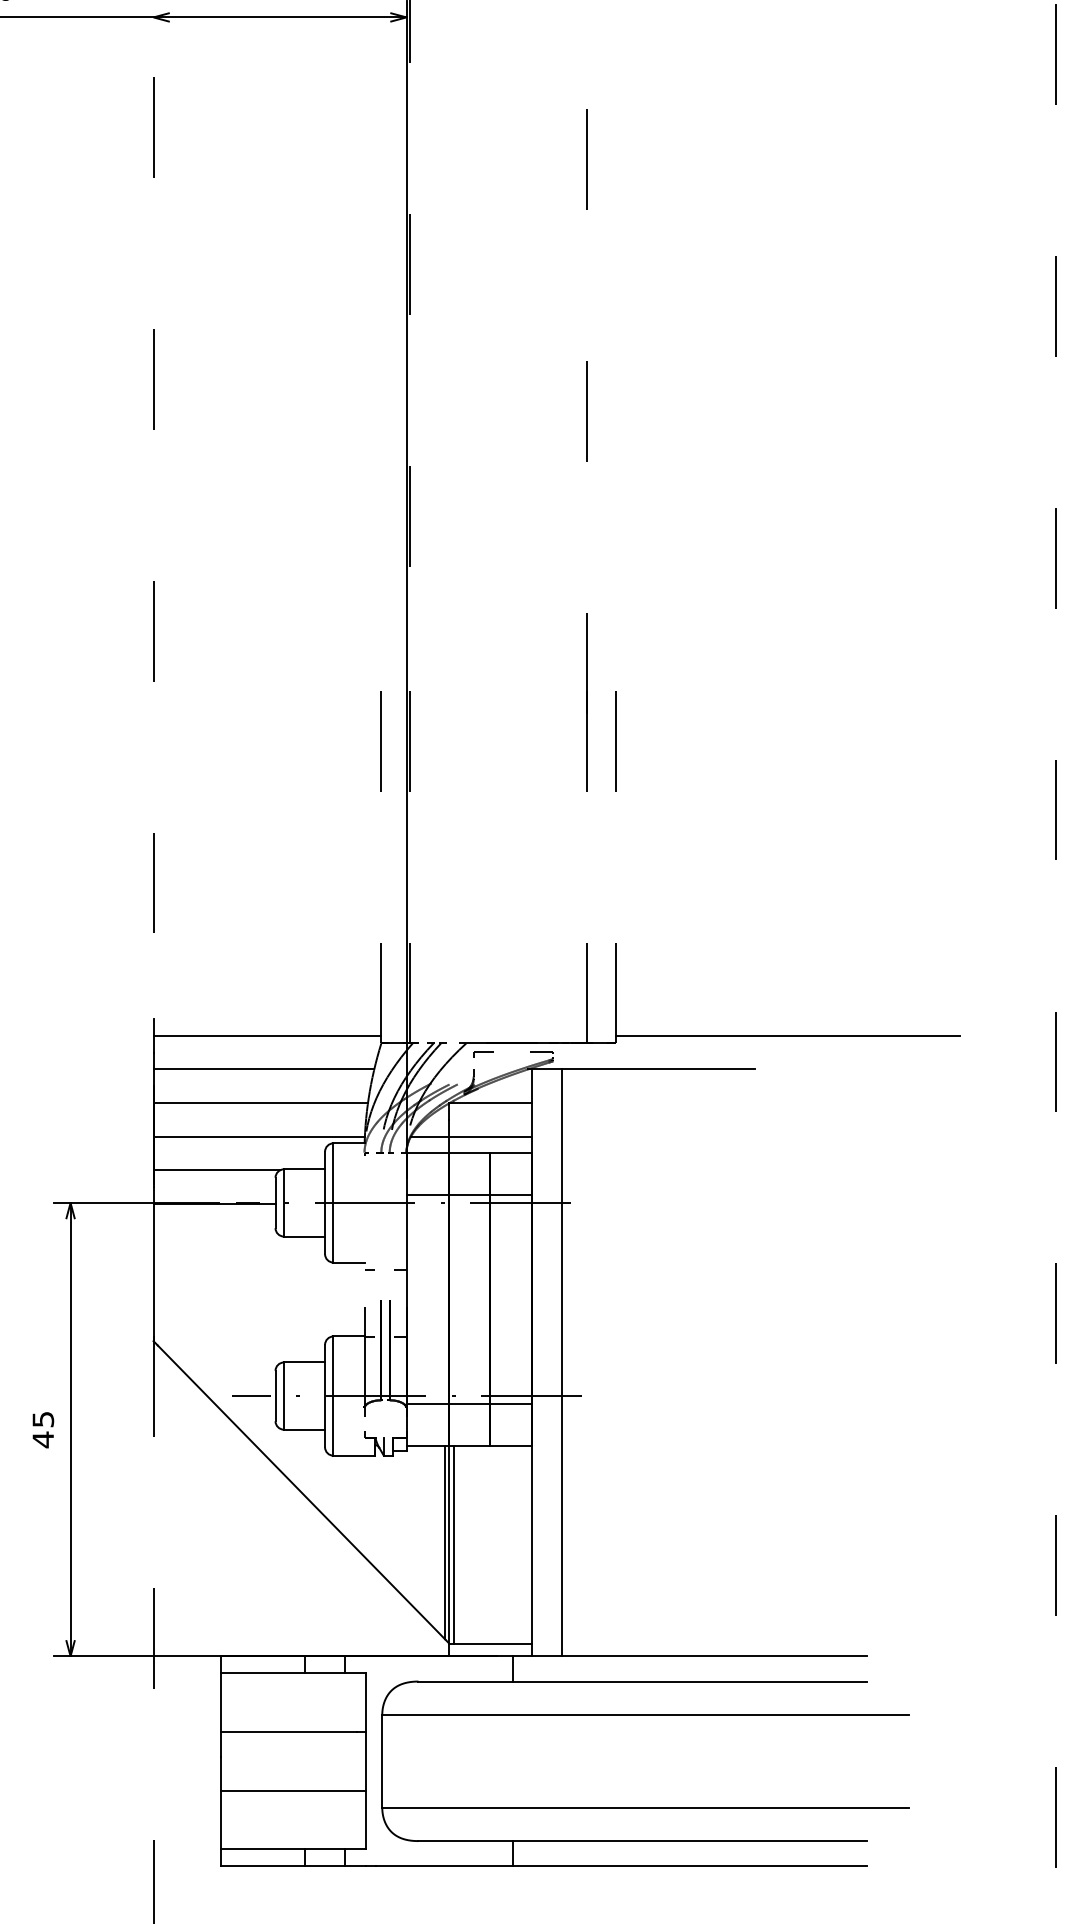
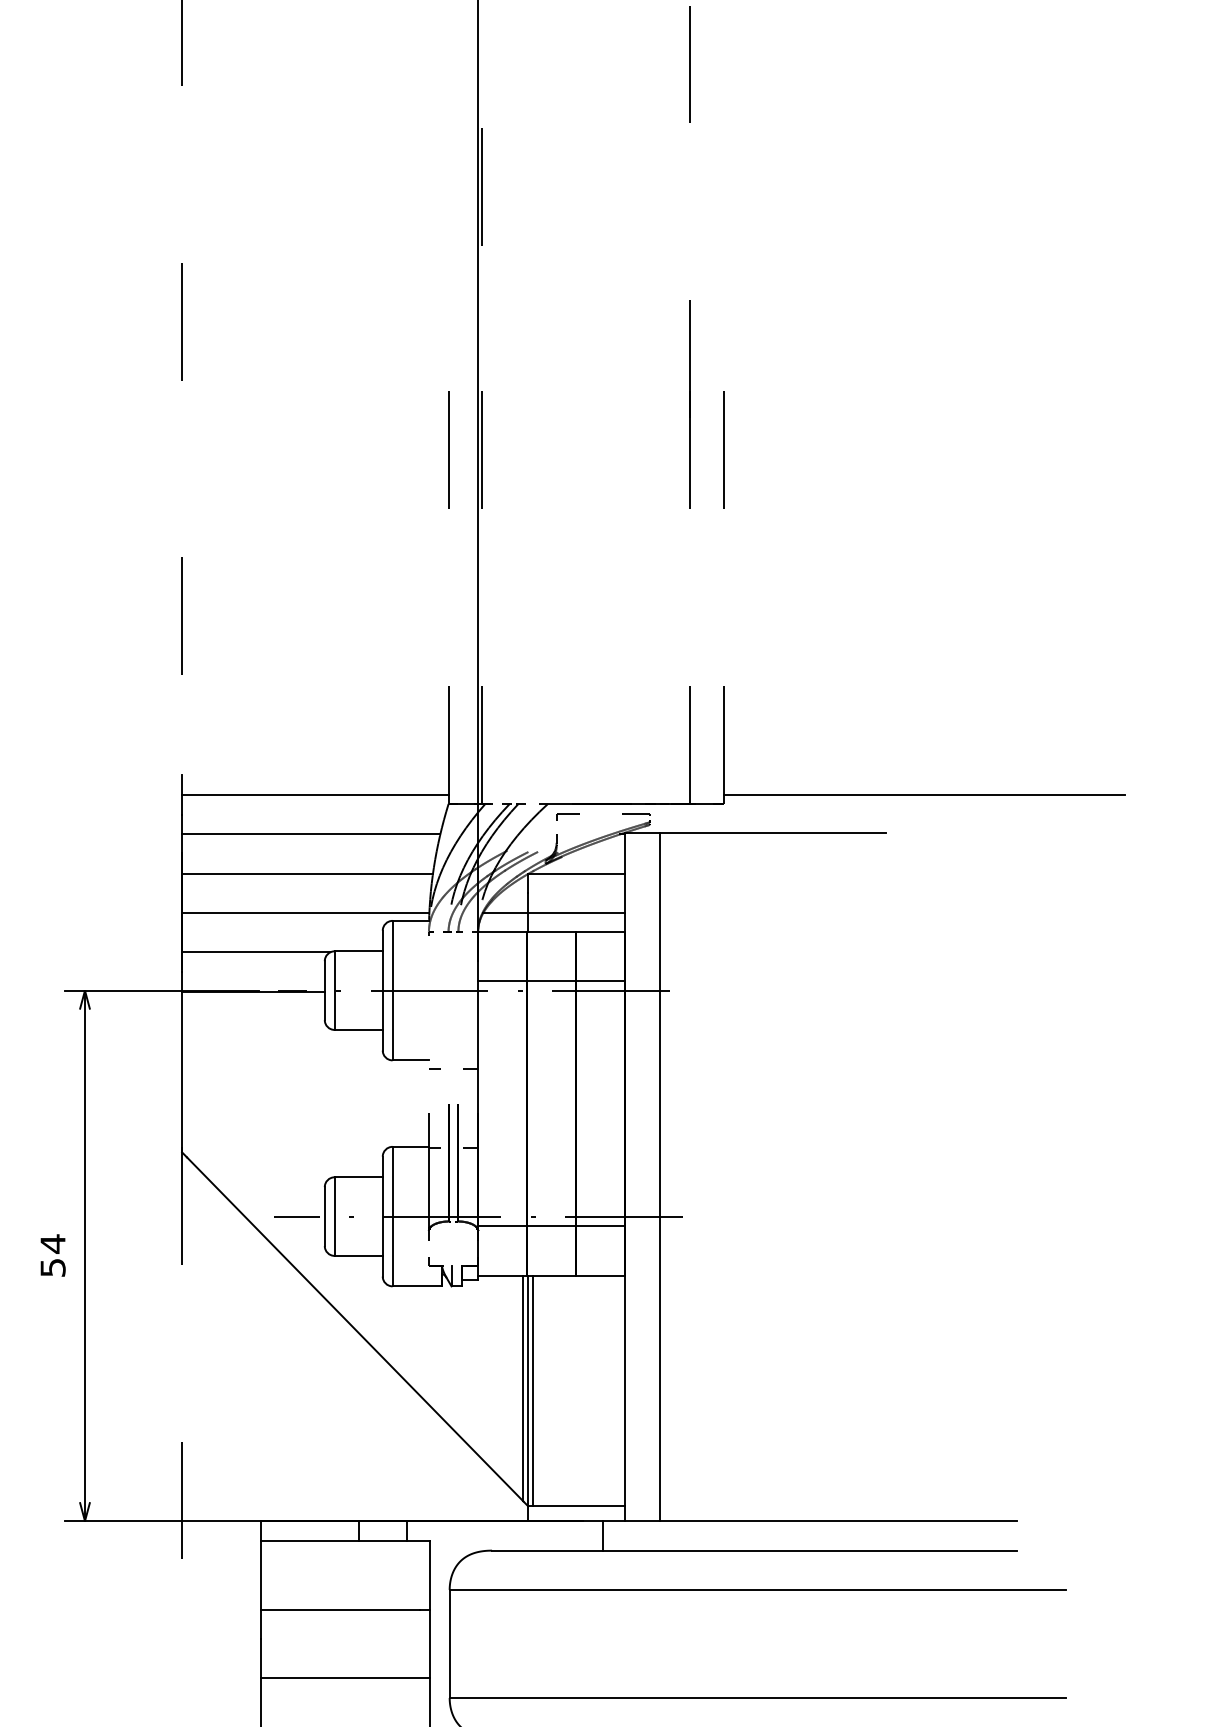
text: (43, 1429) -> (53, 1255), 45 -> 54

